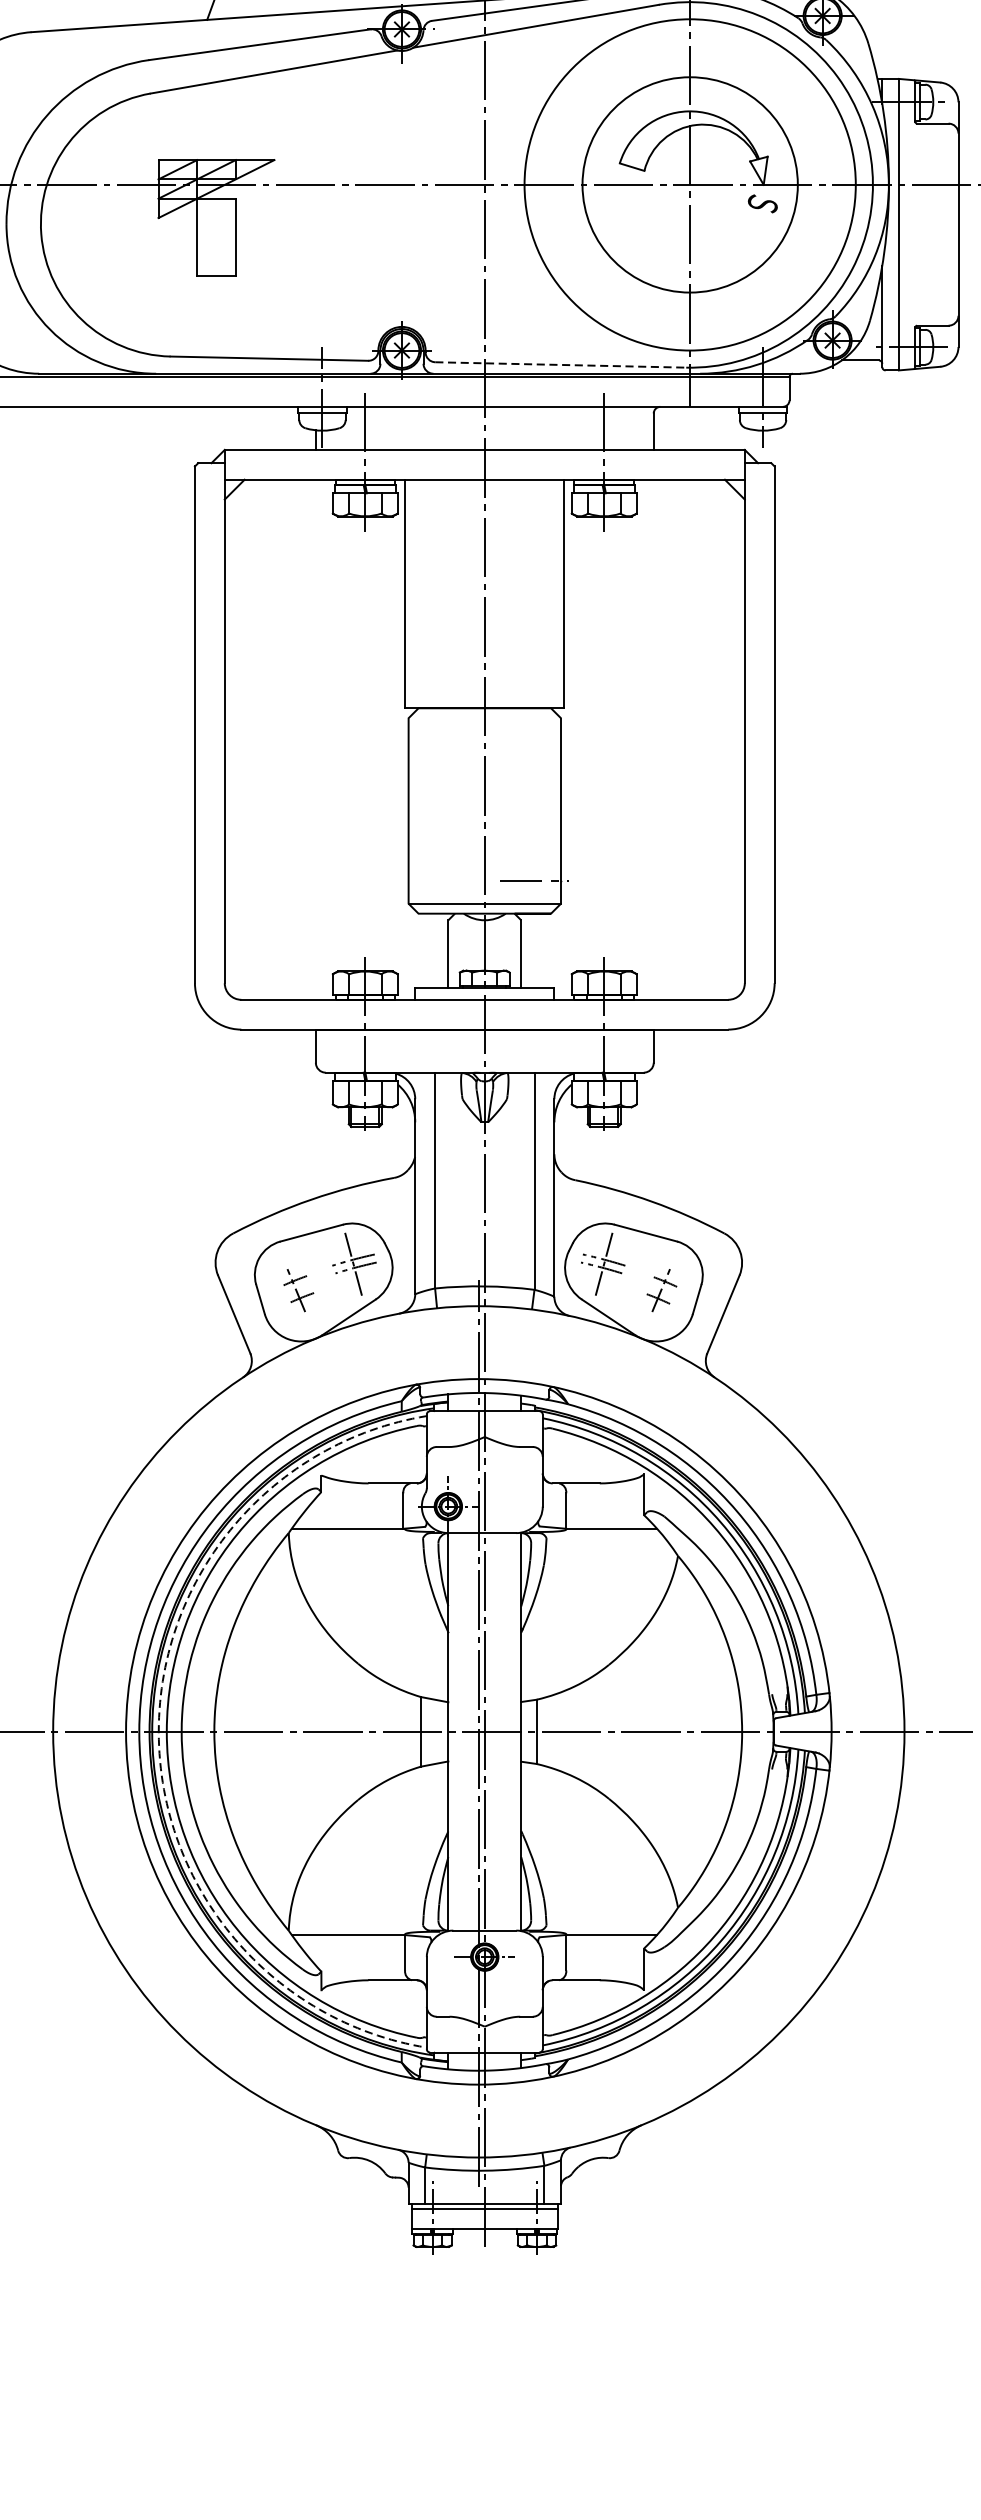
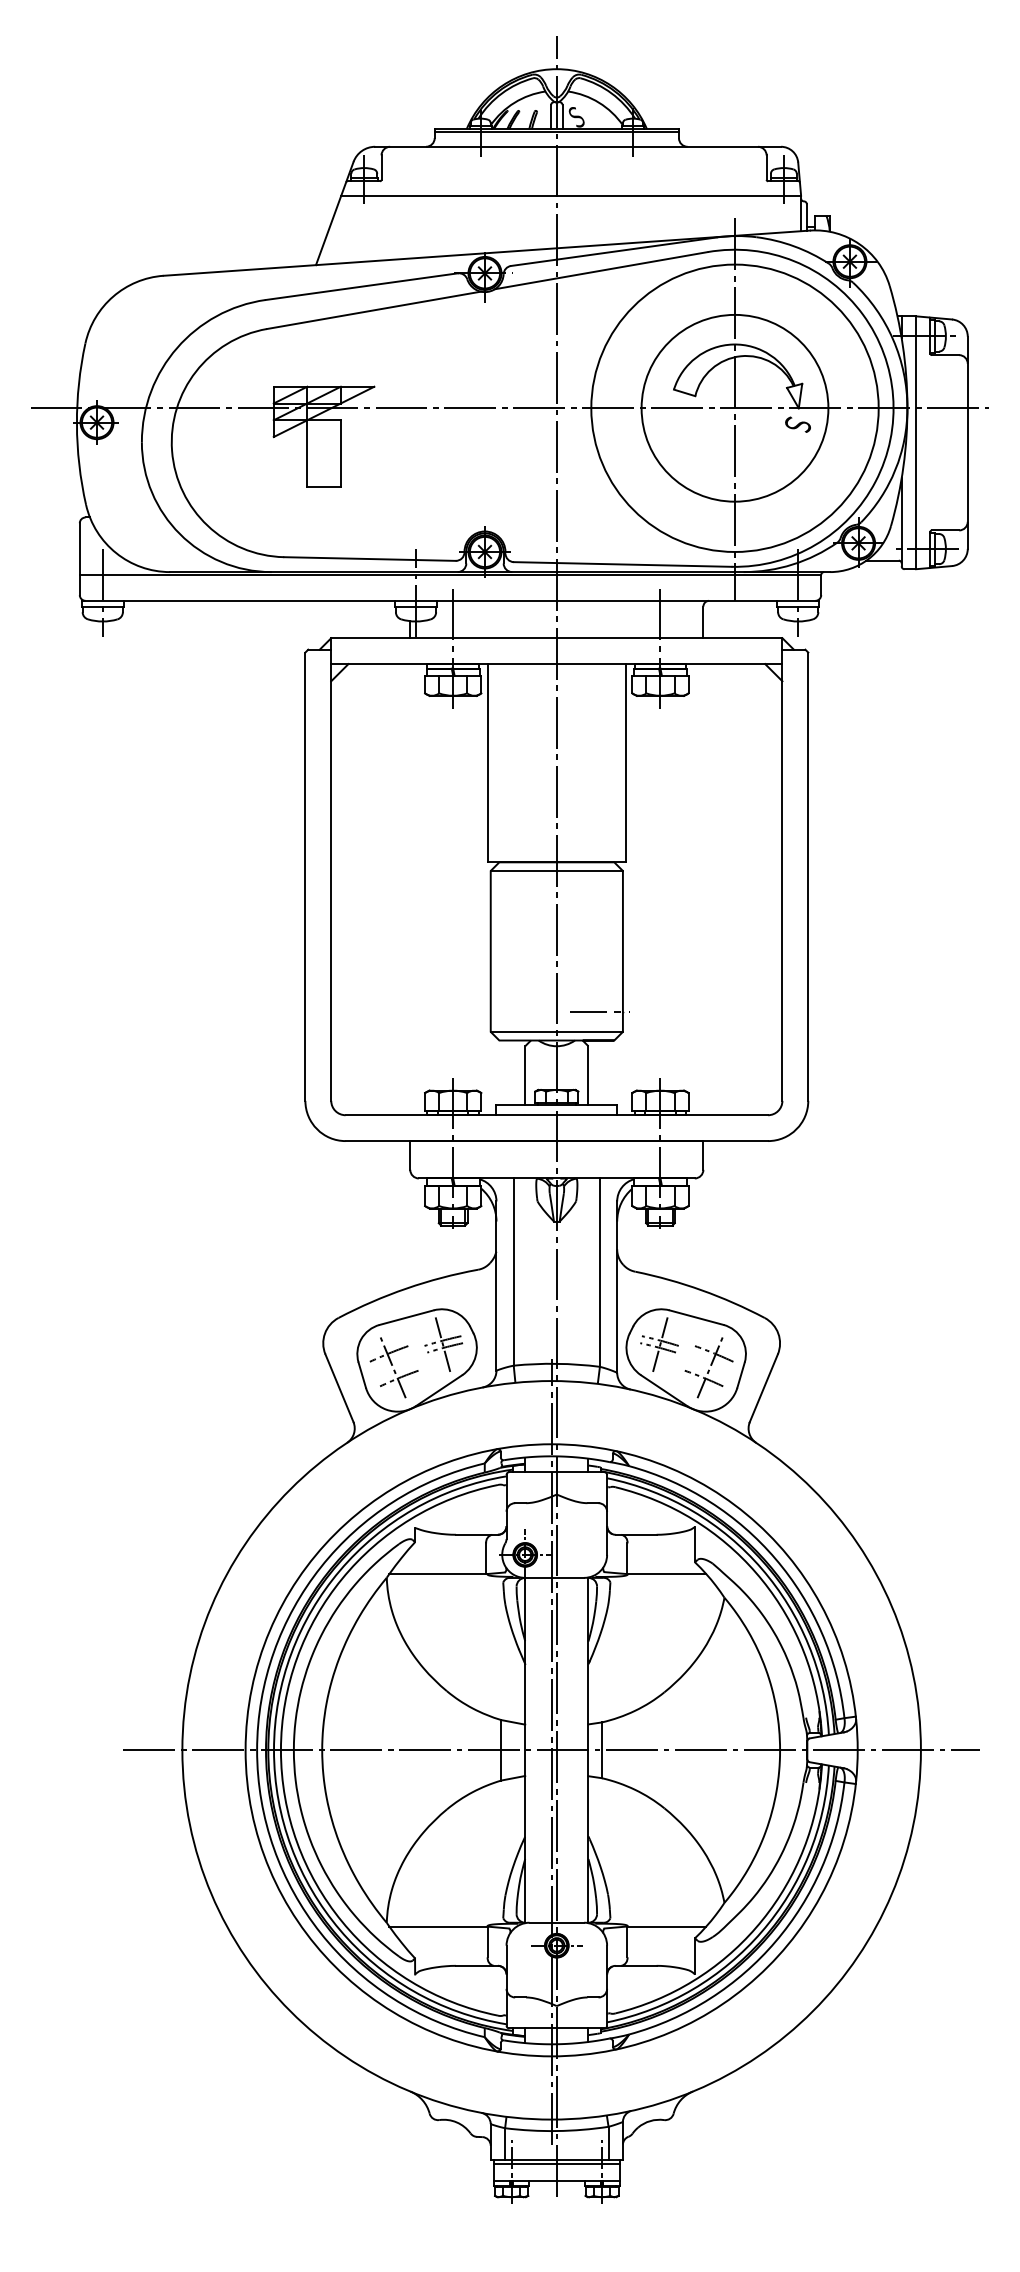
line: (560, 364) -> (622, 564), dashed -> solid
line: (484, 717) -> (556, 870), added
part: (296, 1290) -> (393, 1367), size x1.67
part: (659, 1290) -> (708, 1367), size x1.67
arc: (159, 1732) -> (274, 1750), dashed -> solid

